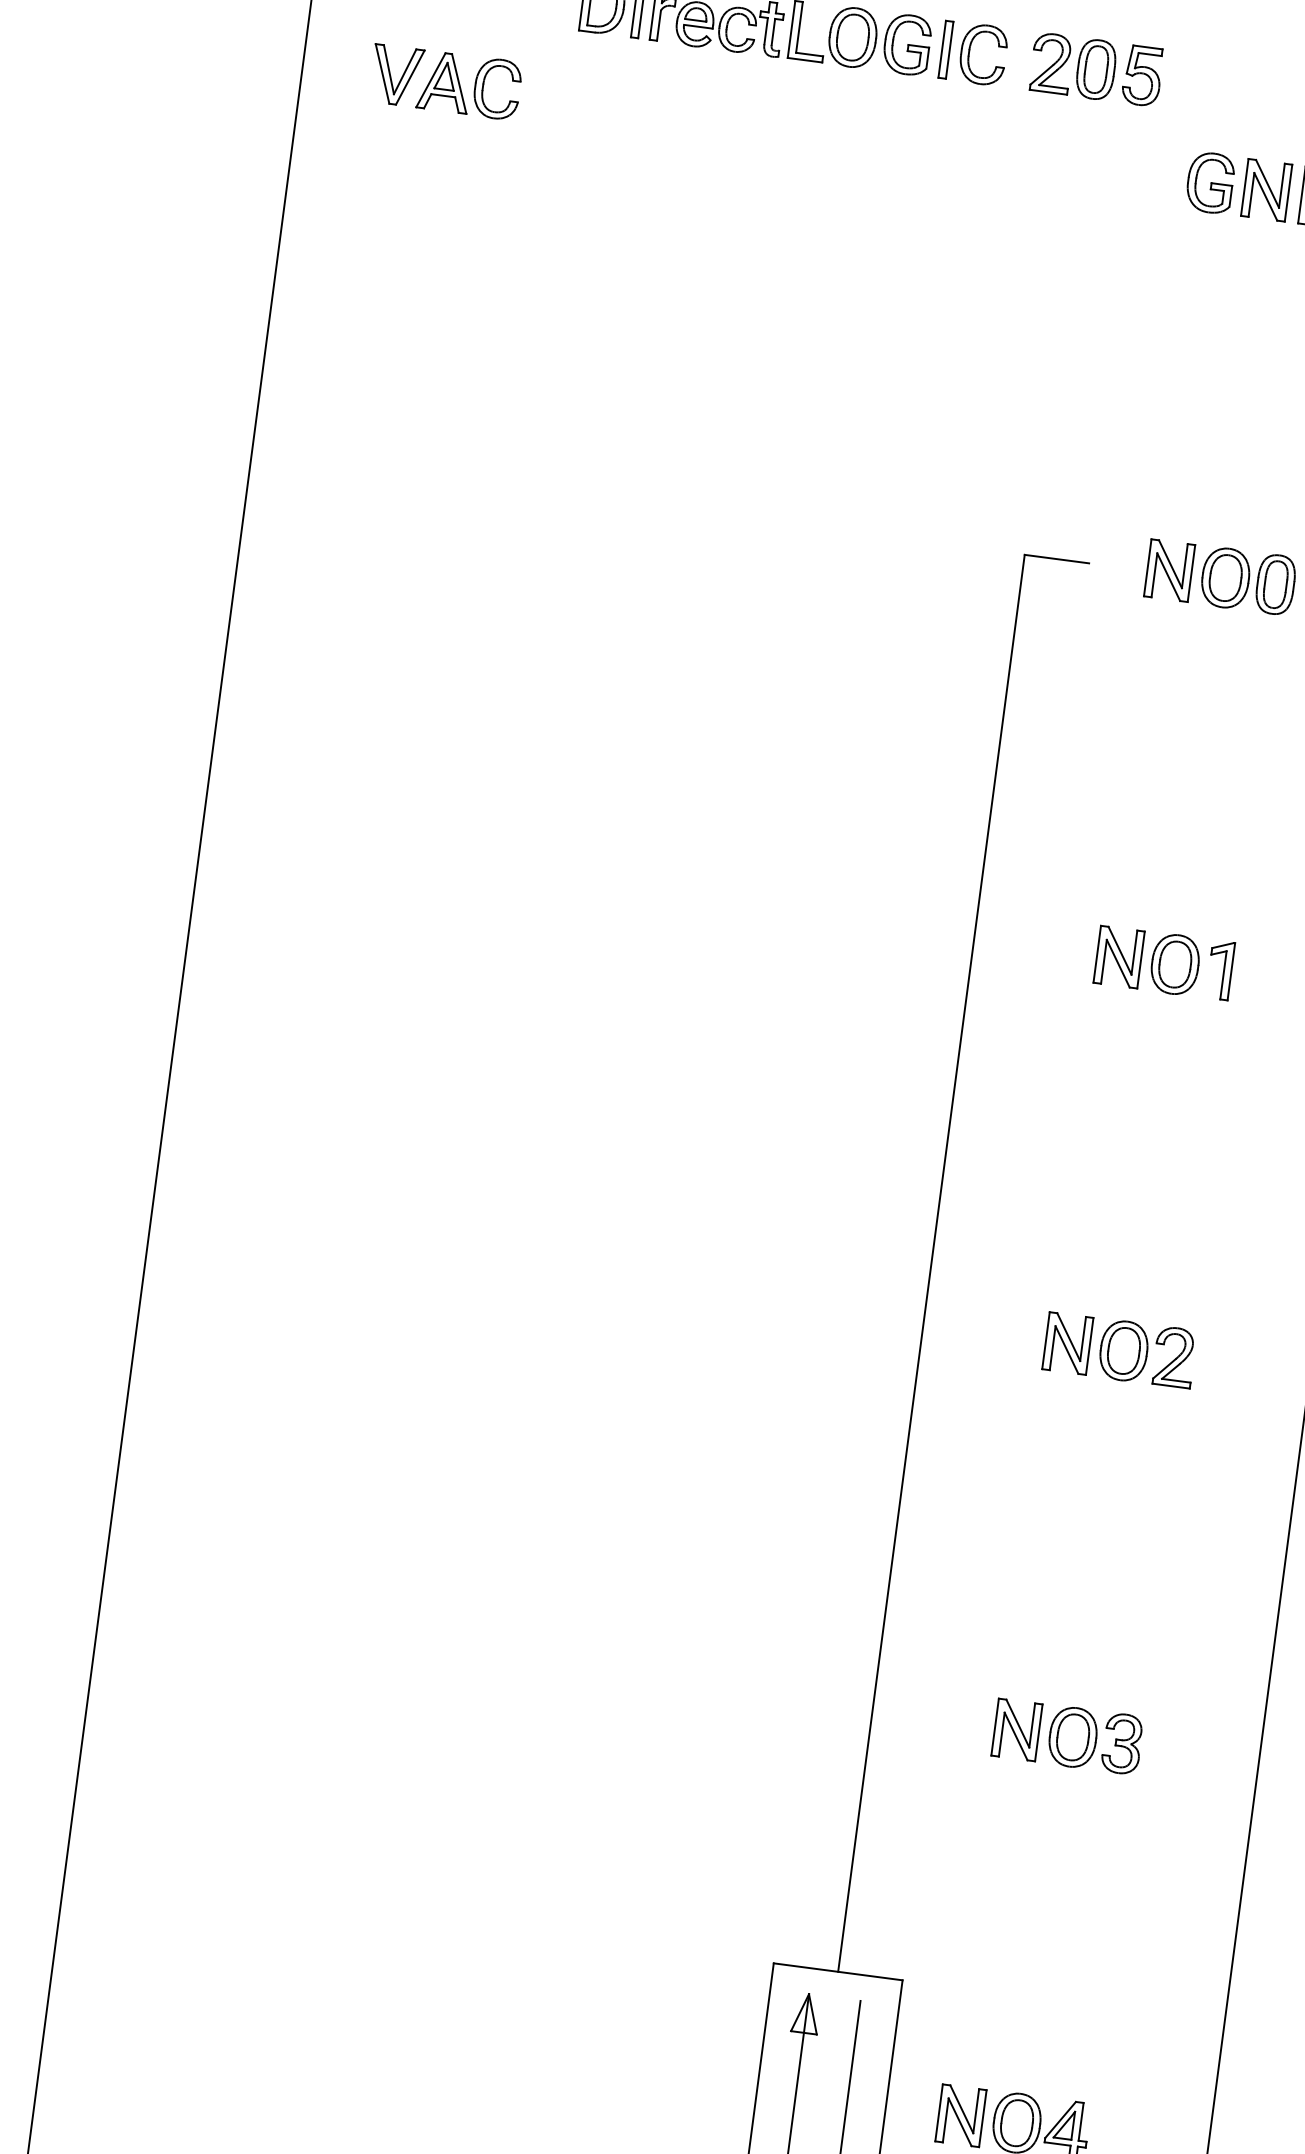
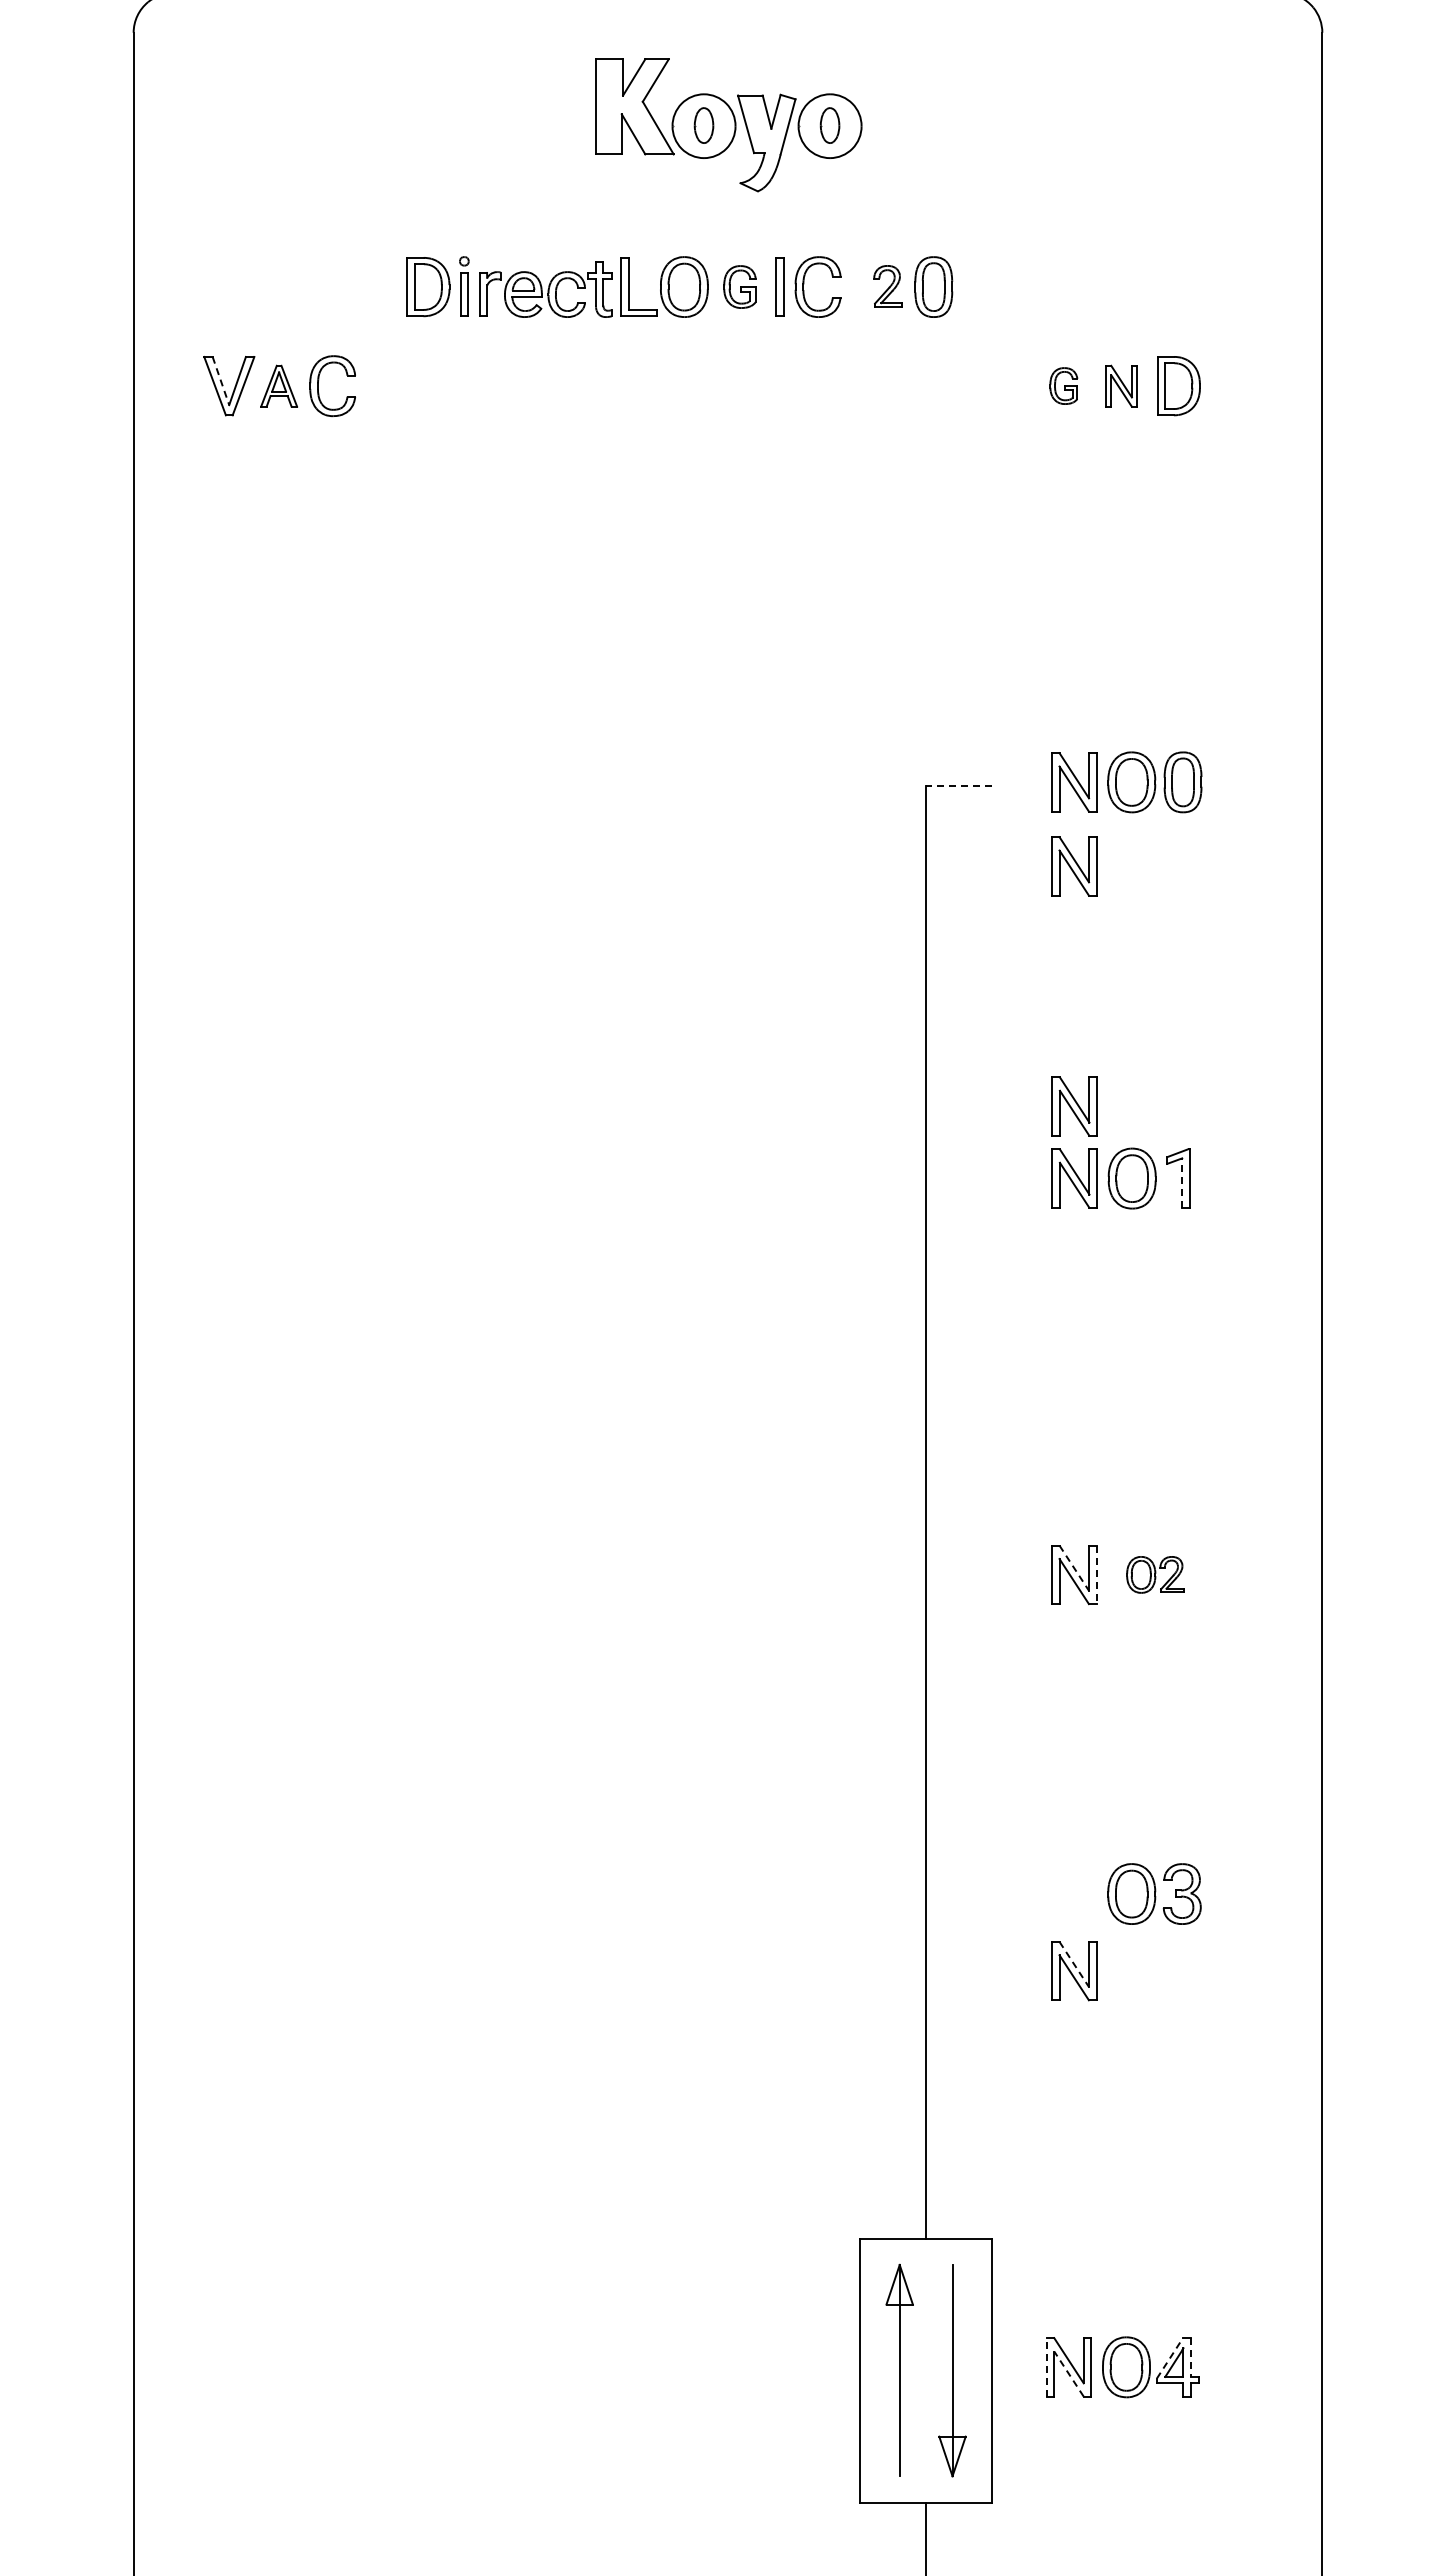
part: (906, 44) -> (739, 286), size x0.7
part: (1051, 63) -> (887, 286), size x0.7
line: (389, 70) -> (221, 381), solid -> dashed
part: (1142, 76) -> (981, 287), removed
part: (444, 82) -> (278, 386), size x0.7
part: (1210, 182) -> (1063, 385), size x0.6
part: (1266, 190) -> (1121, 386), size x0.7
line: (1056, 558) -> (958, 785), solid -> dashed
part: (1159, 652) -> (1074, 866), added
part: (1128, 886) -> (1074, 1106), added
line: (1223, 975) -> (1182, 1183), solid -> dashed
line: (1068, 1337) -> (1074, 1568), solid -> dashed
line: (1089, 1347) -> (1096, 1575), solid -> dashed
part: (1147, 1353) -> (1155, 1574), size x0.6
line: (1018, 1723) -> (1074, 1964), solid -> dashed
part: (1095, 1739) -> (1154, 1893), moved
line: (939, 2112) -> (1046, 2366), solid -> dashed
line: (1061, 2119) -> (1170, 2357), solid -> dashed
line: (959, 2122) -> (1068, 2374), solid -> dashed
line: (1080, 2122) -> (1190, 2358), solid -> dashed

